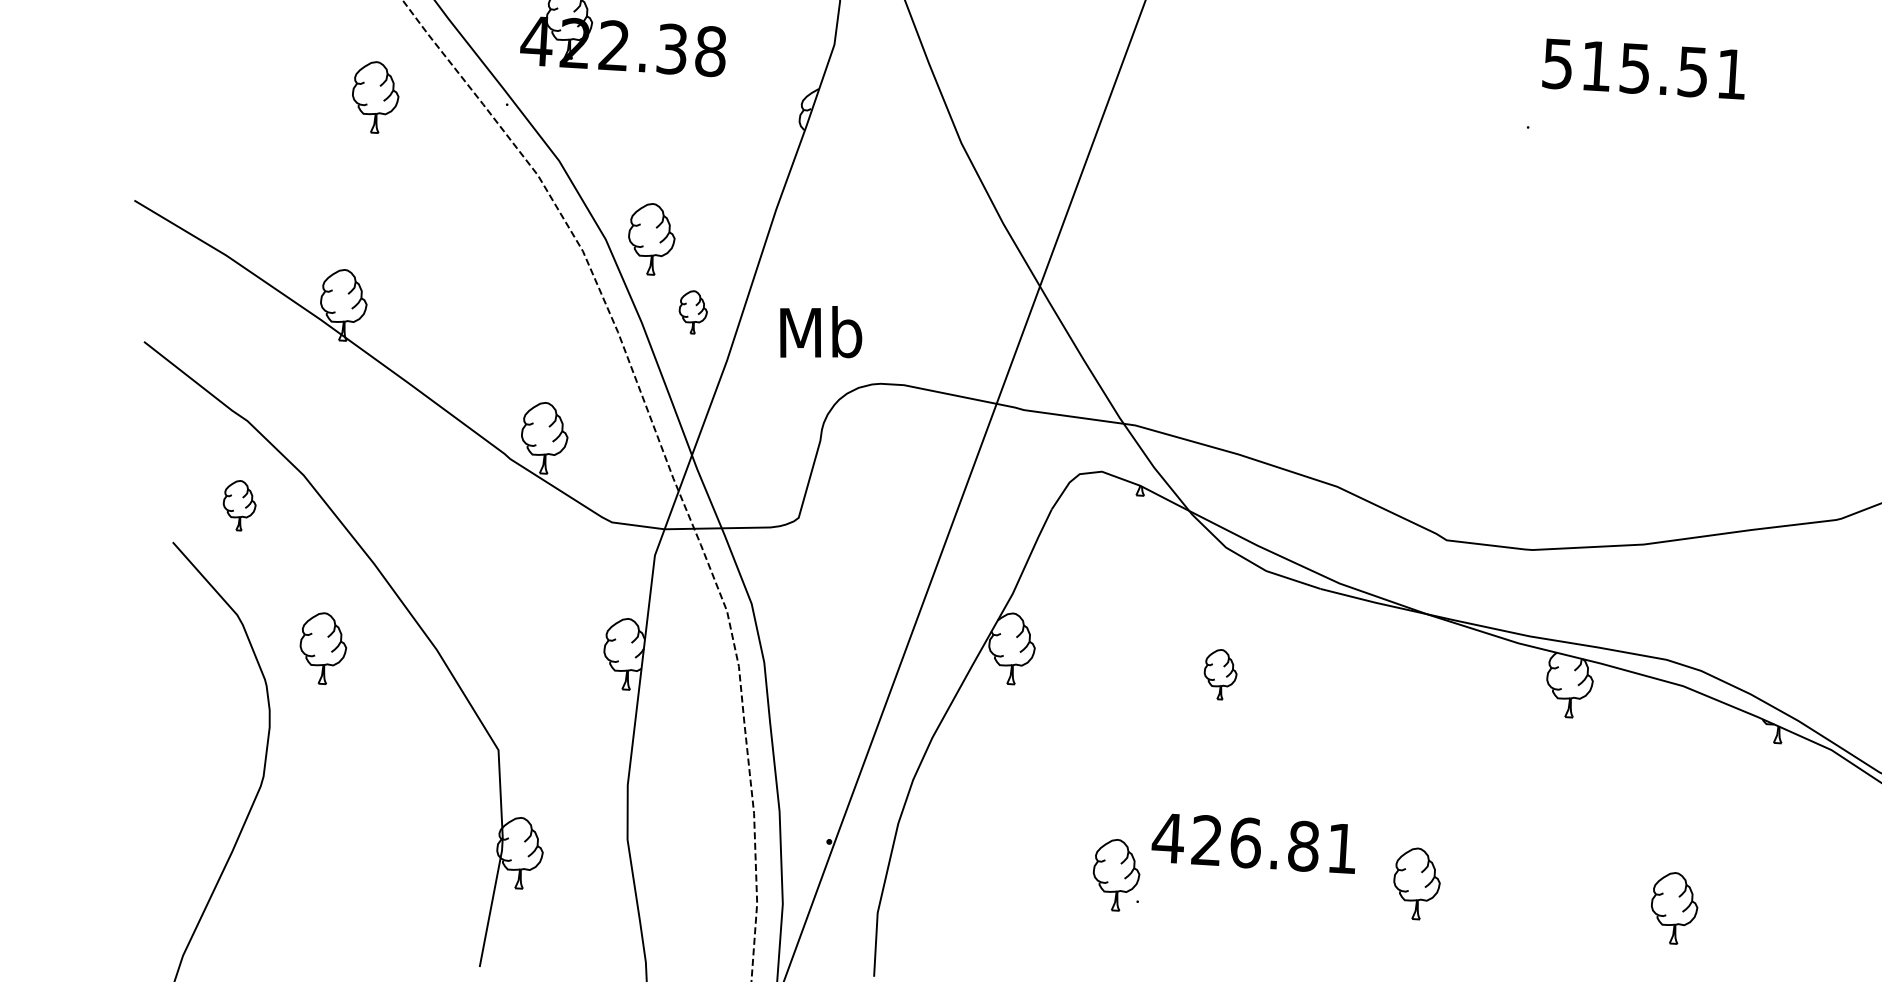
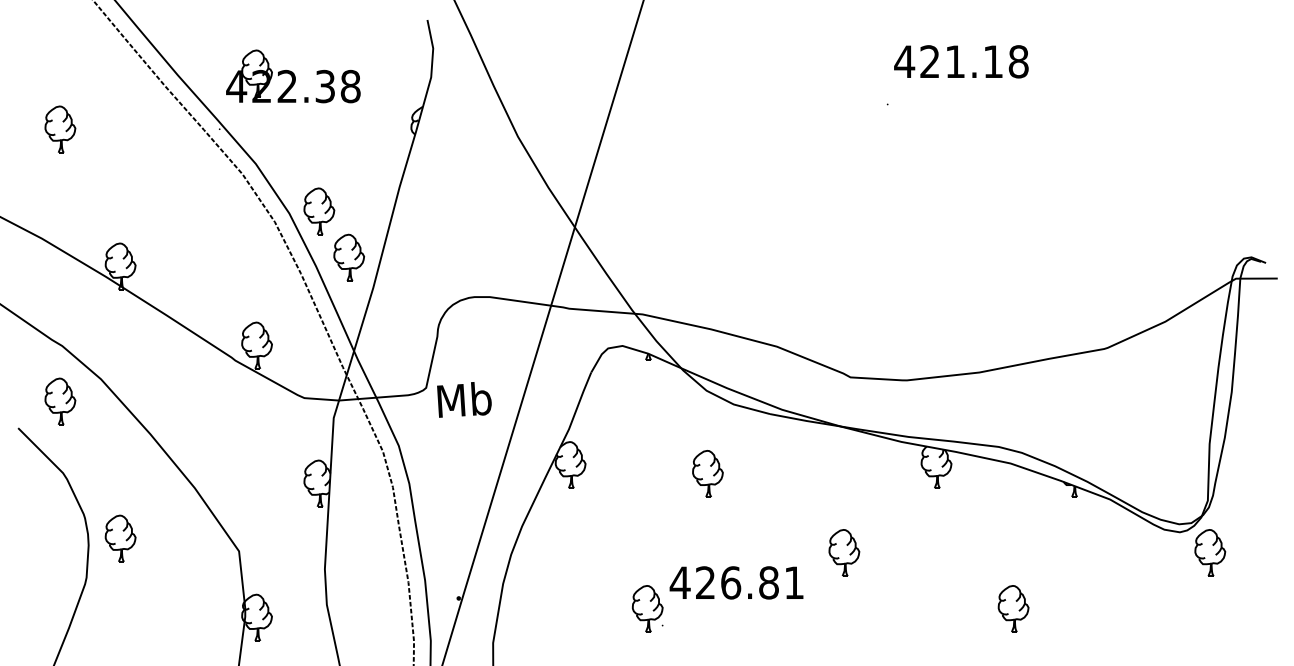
text: (1644, 68) -> (961, 61), 515.51 -> 421.18
part: (375, 97) -> (60, 129), moved
part: (693, 312) -> (349, 257), size x1.67
text: (820, 331) -> (464, 399), moved
part: (239, 505) -> (60, 401), size x1.43
part: (323, 648) -> (120, 538), moved
part: (1219, 673) -> (707, 473), size x1.43
part: (1417, 883) -> (844, 552), moved

